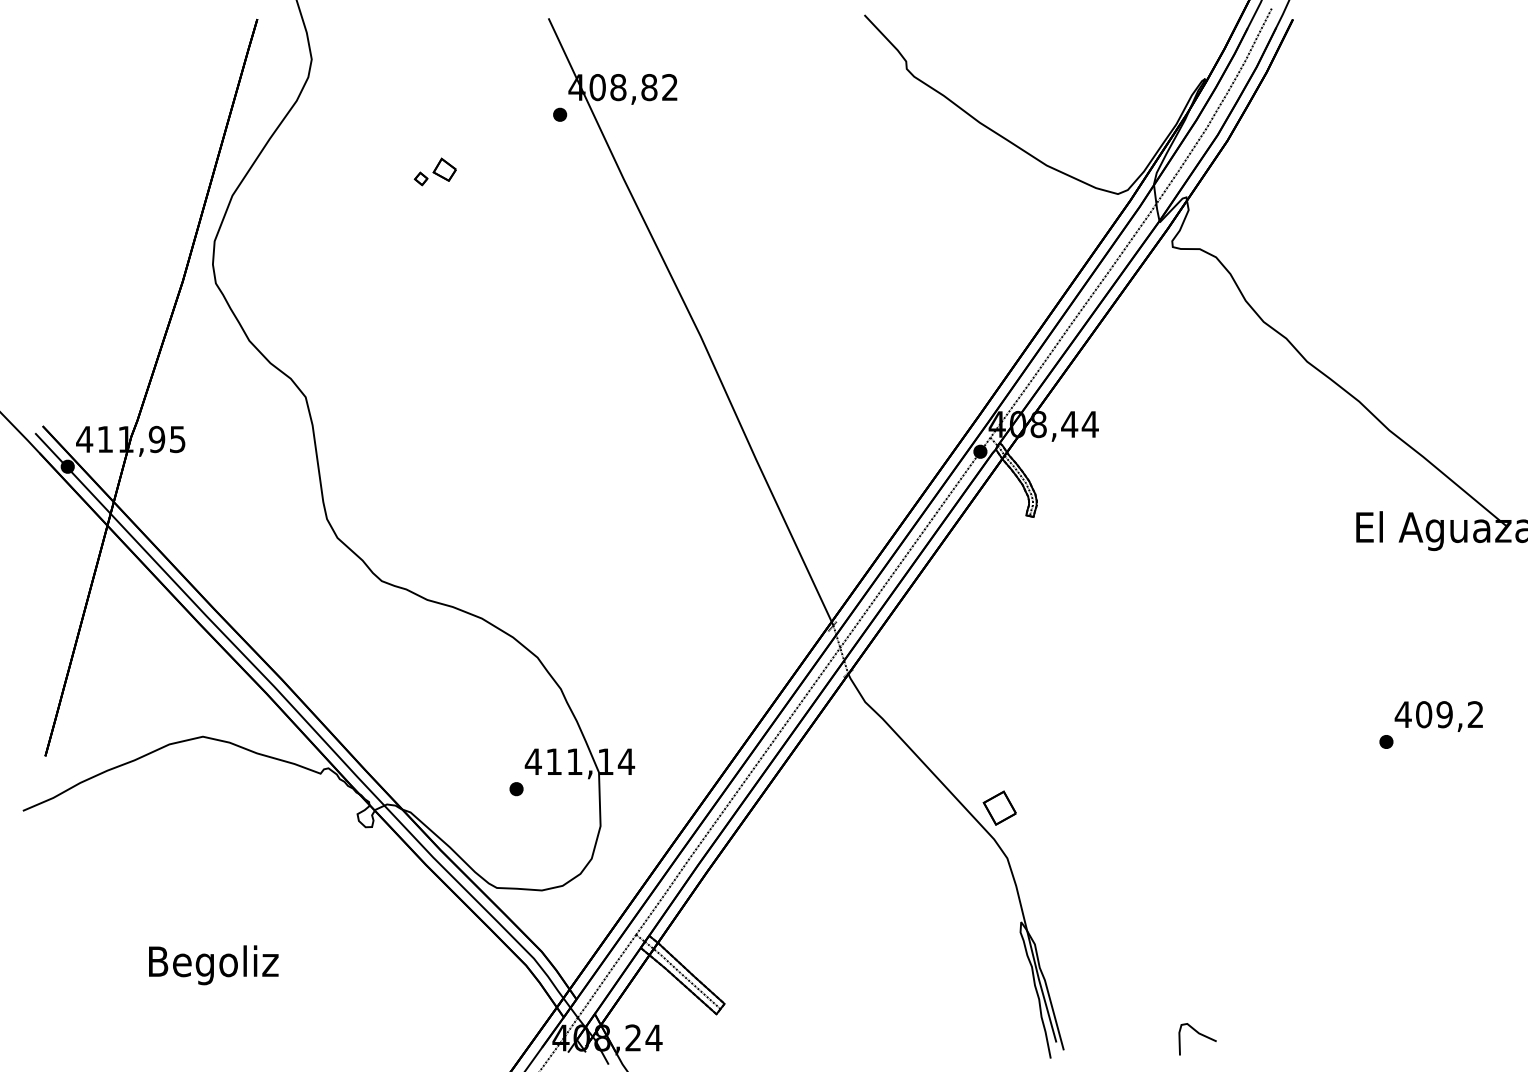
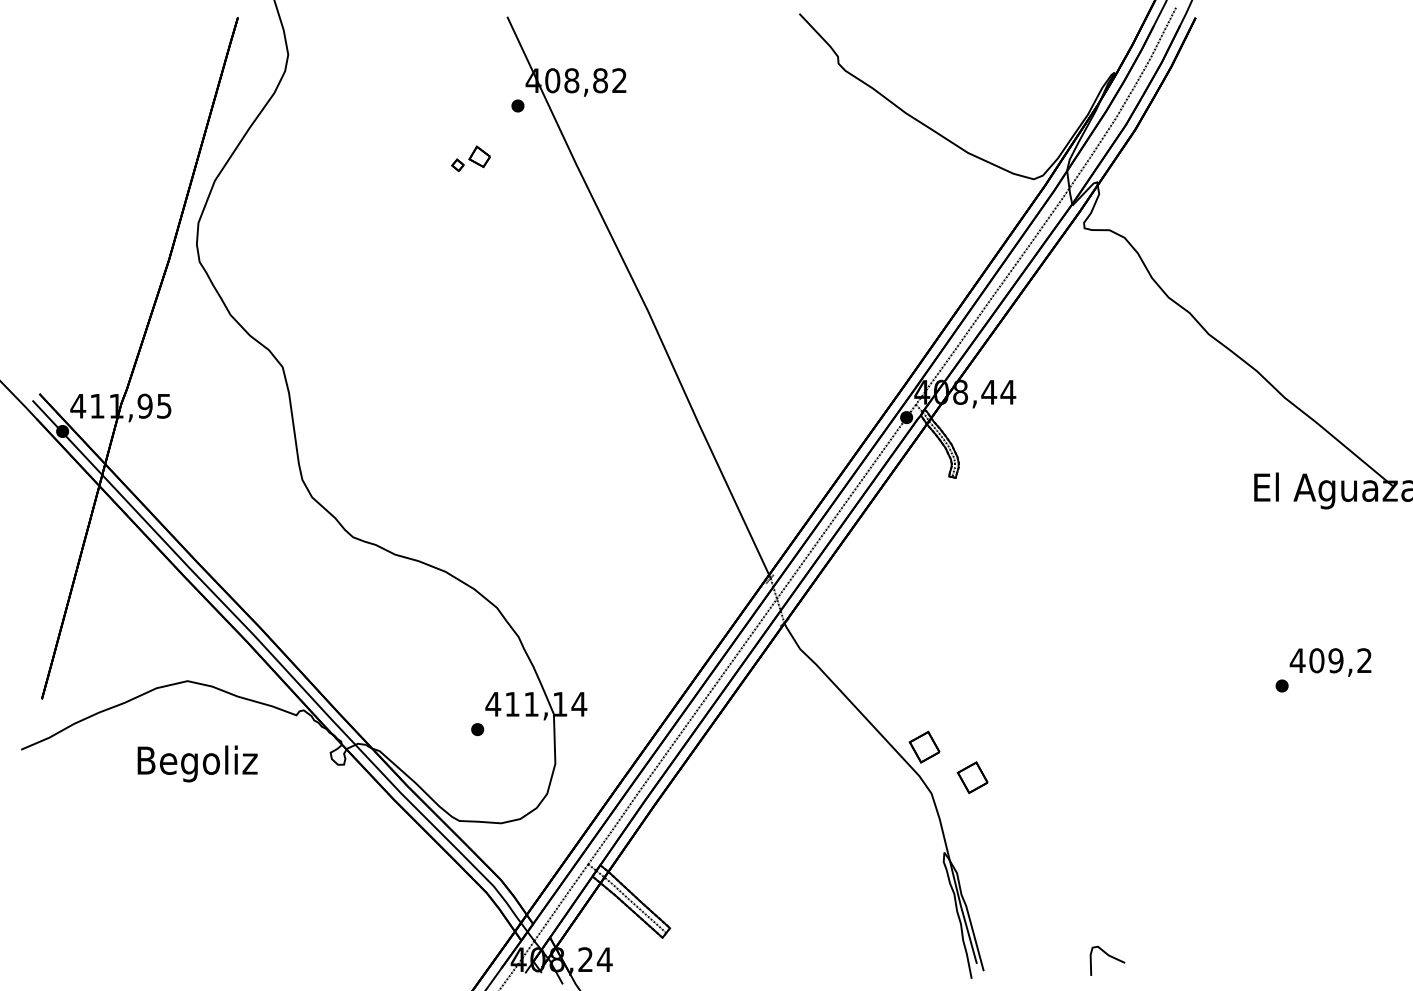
part: (434, 171) -> (470, 158), moved
part: (1051, 840) -> (972, 777), added
text: (213, 965) -> (197, 764), moved

